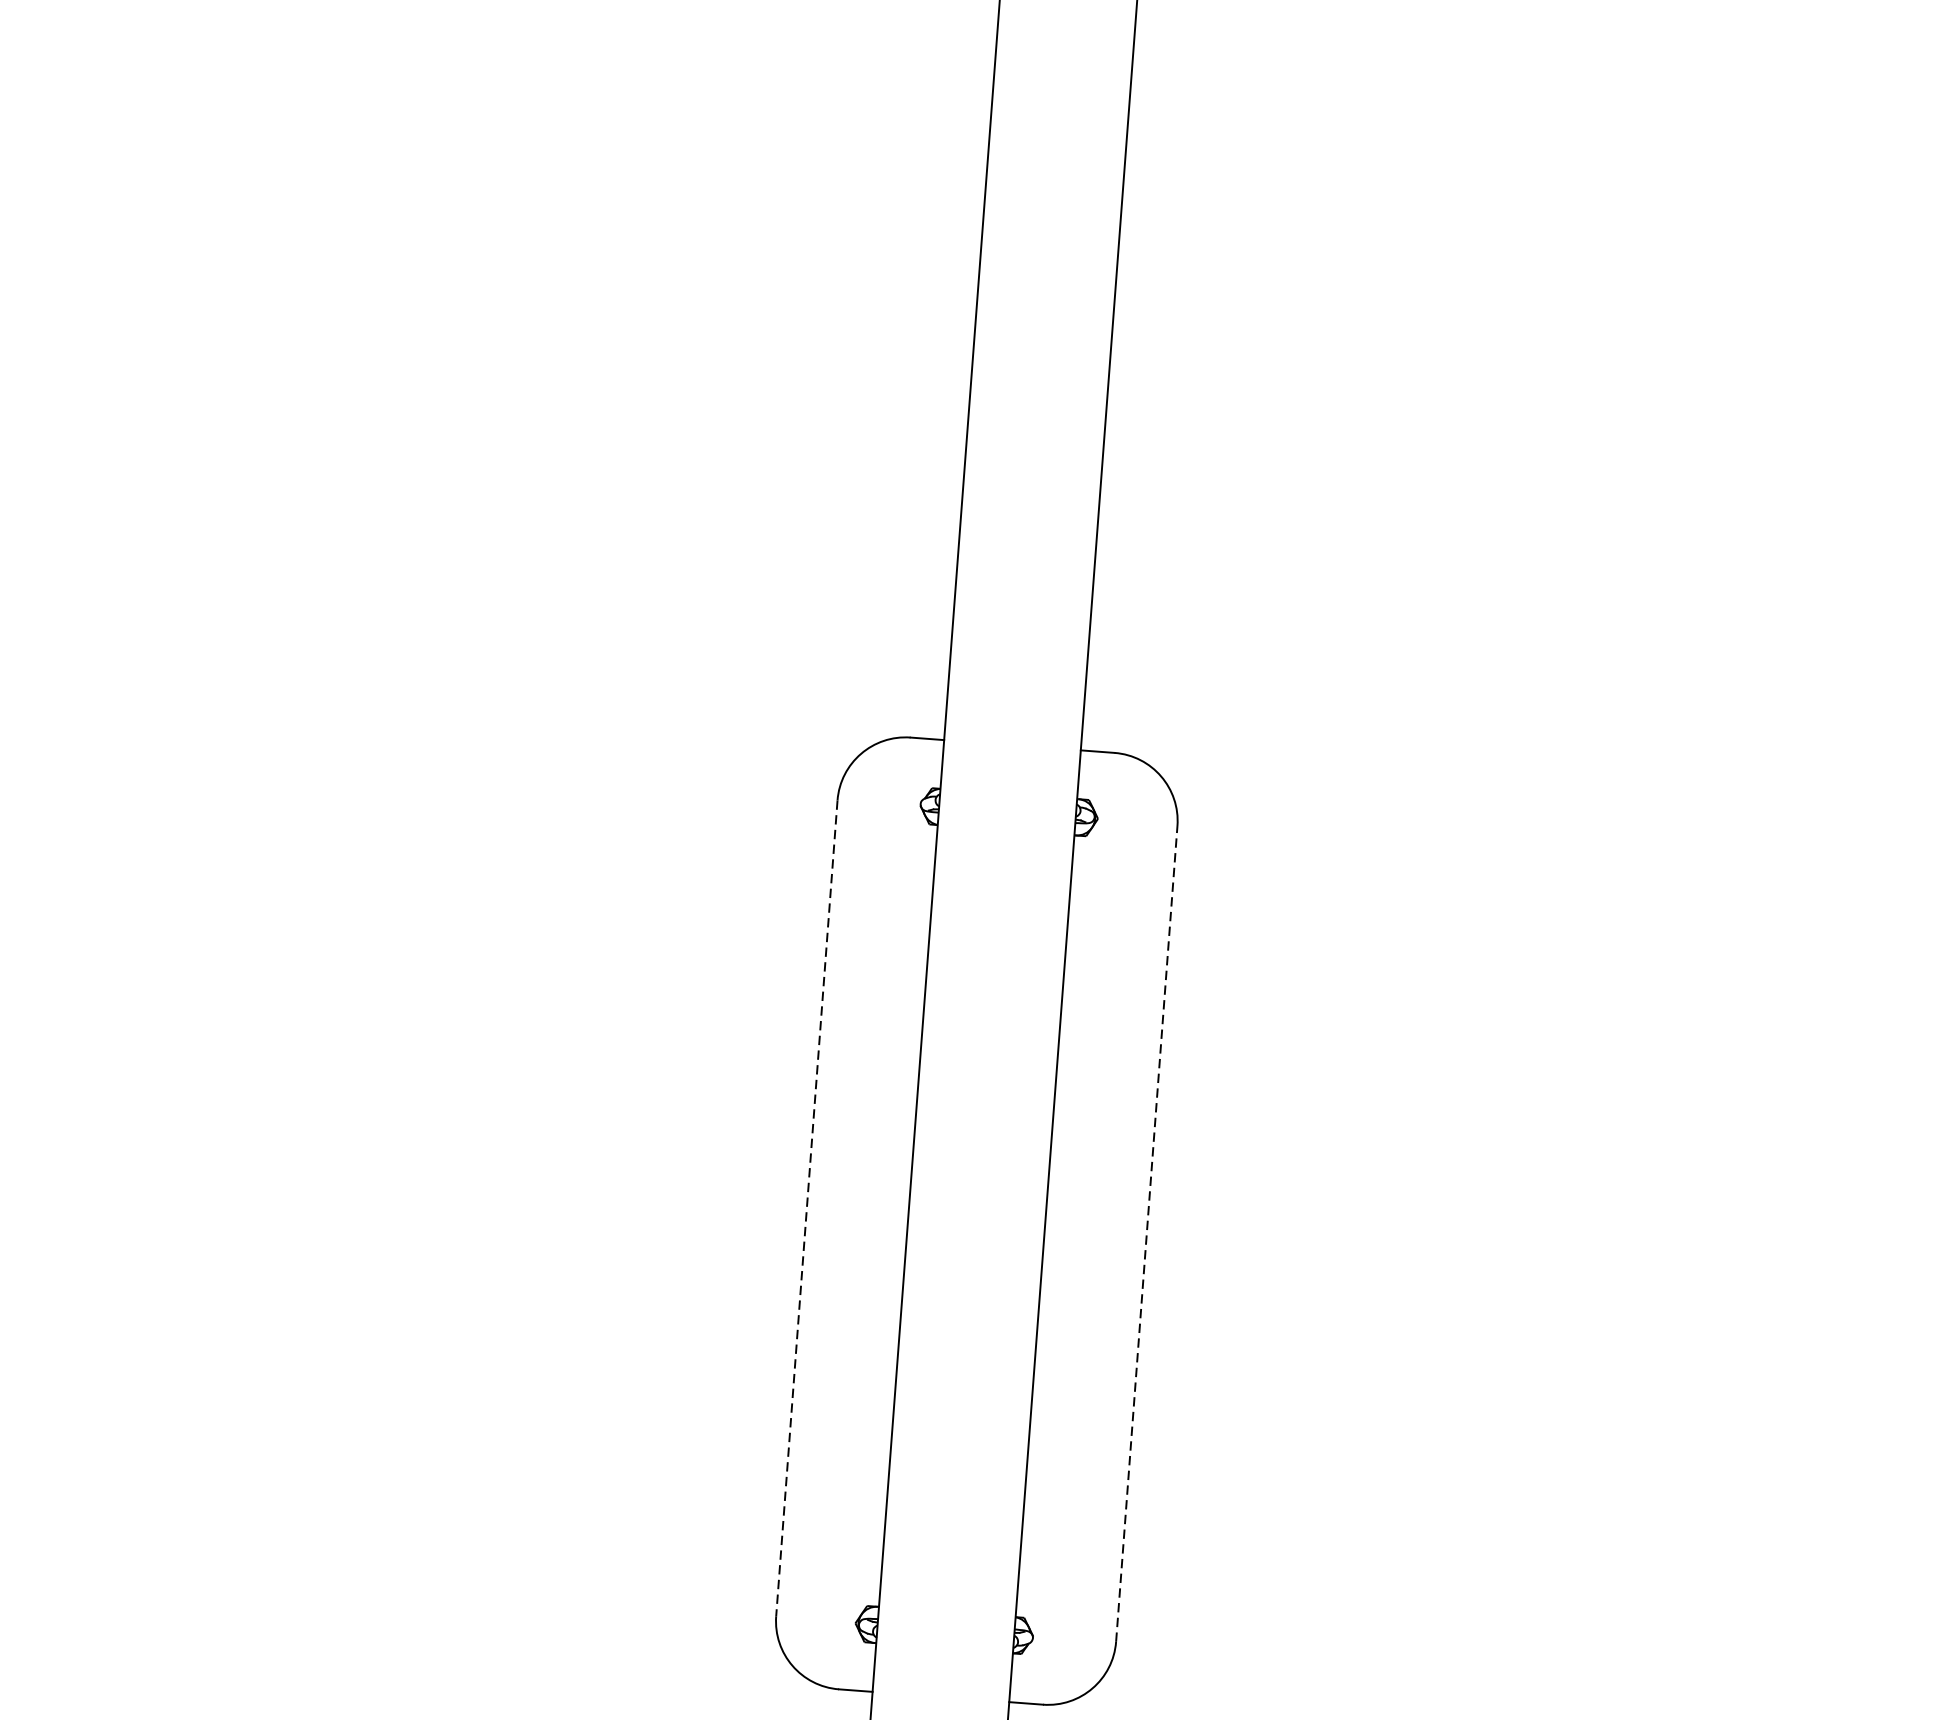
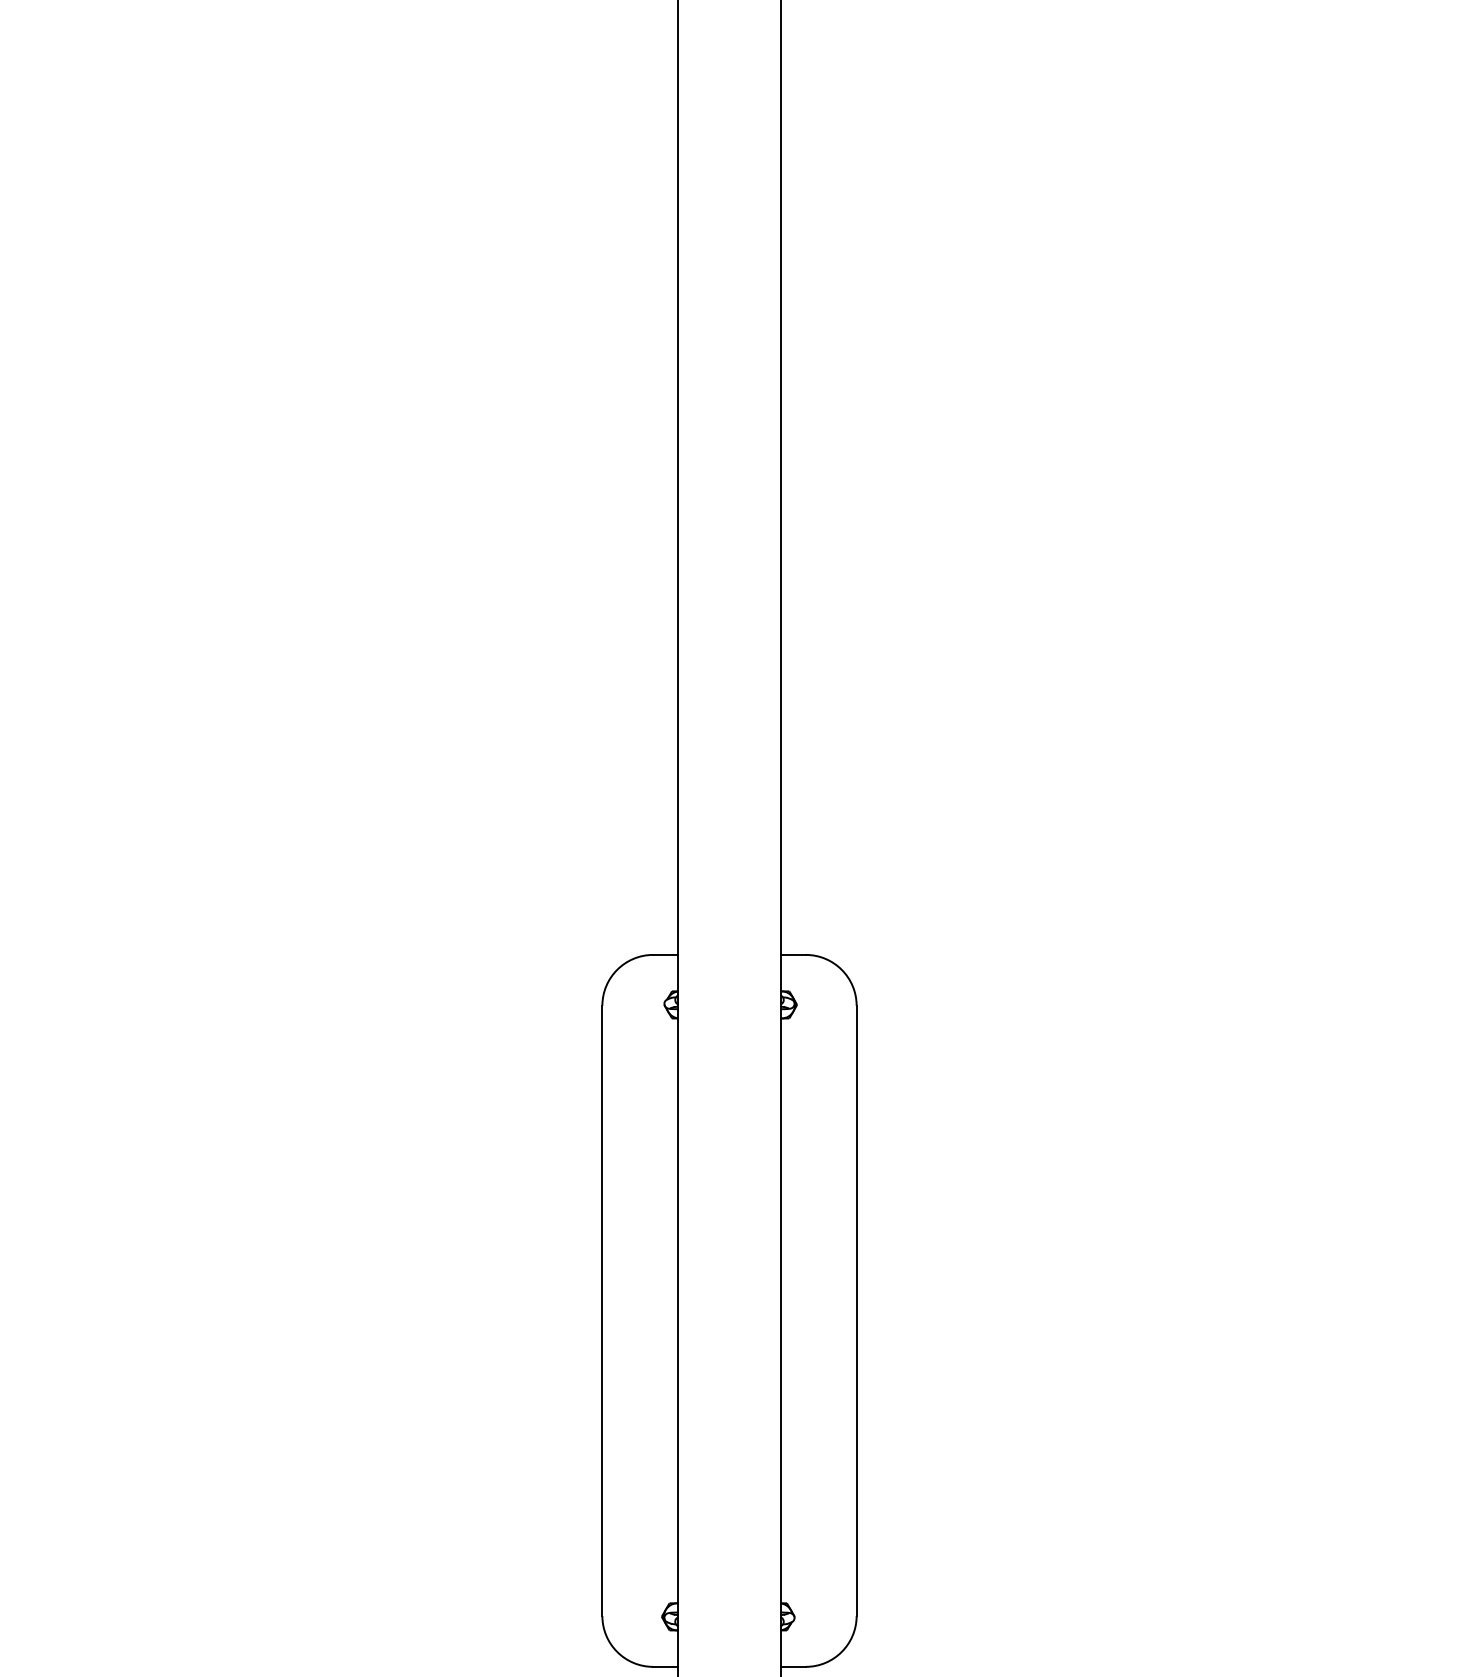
line: (806, 1209) -> (602, 1311), dashed -> solid
line: (1146, 1233) -> (856, 1310), dashed -> solid

